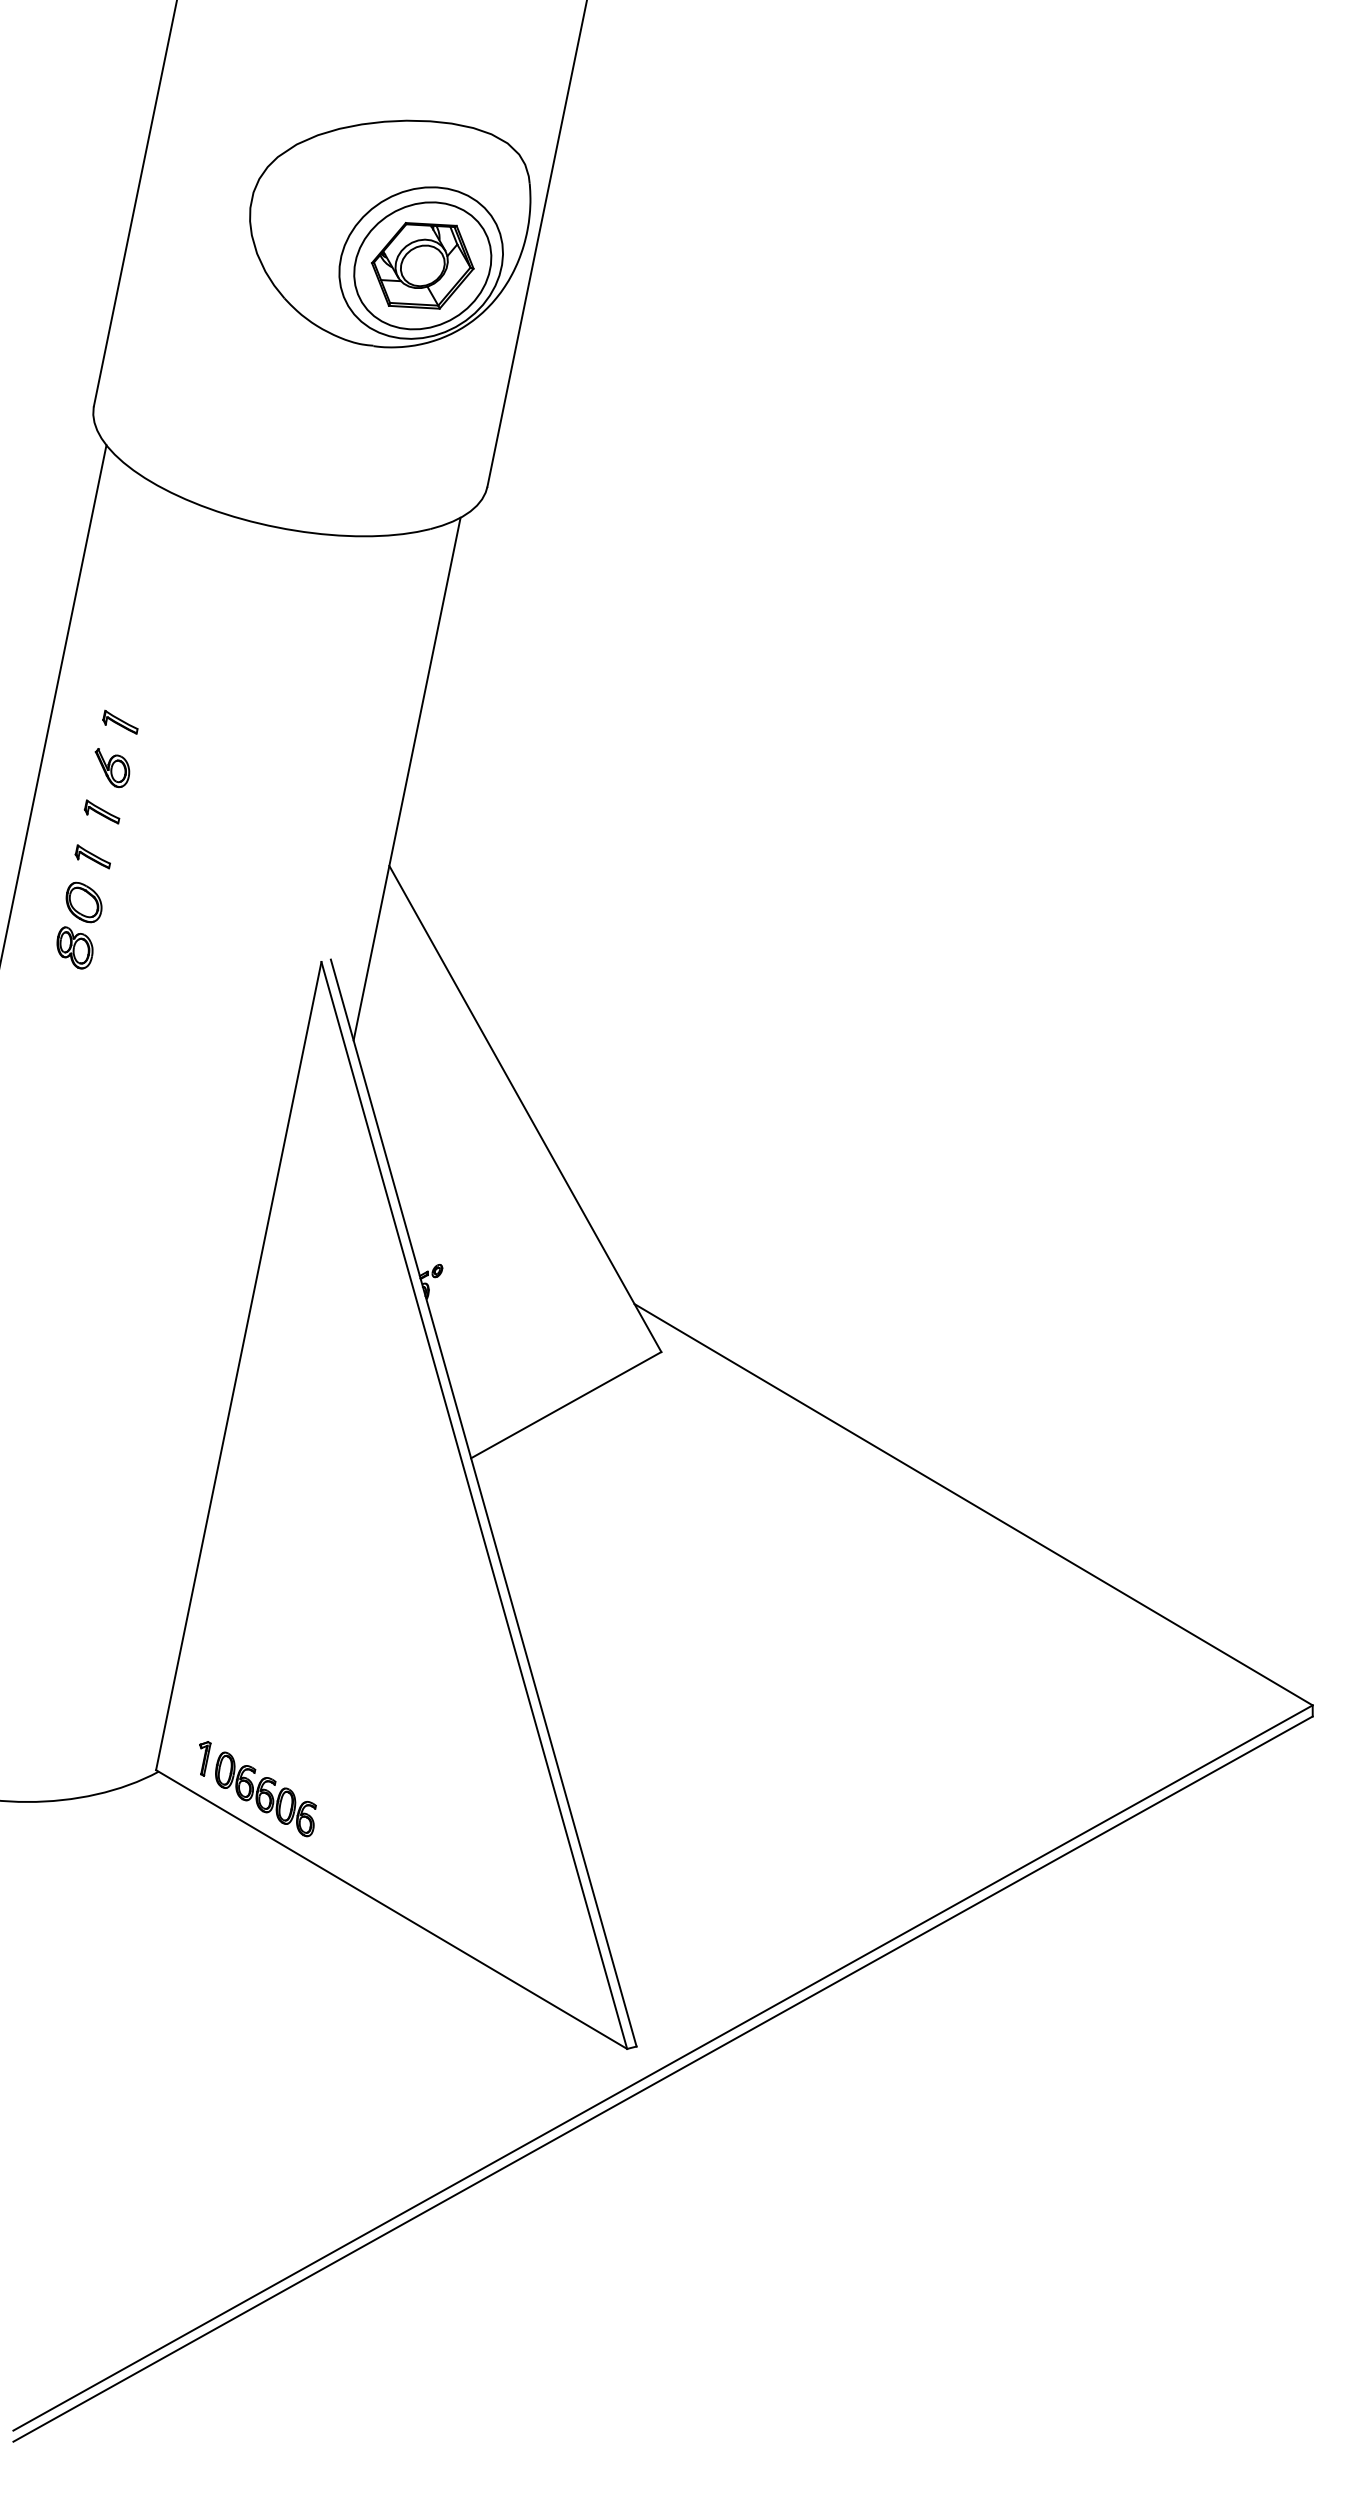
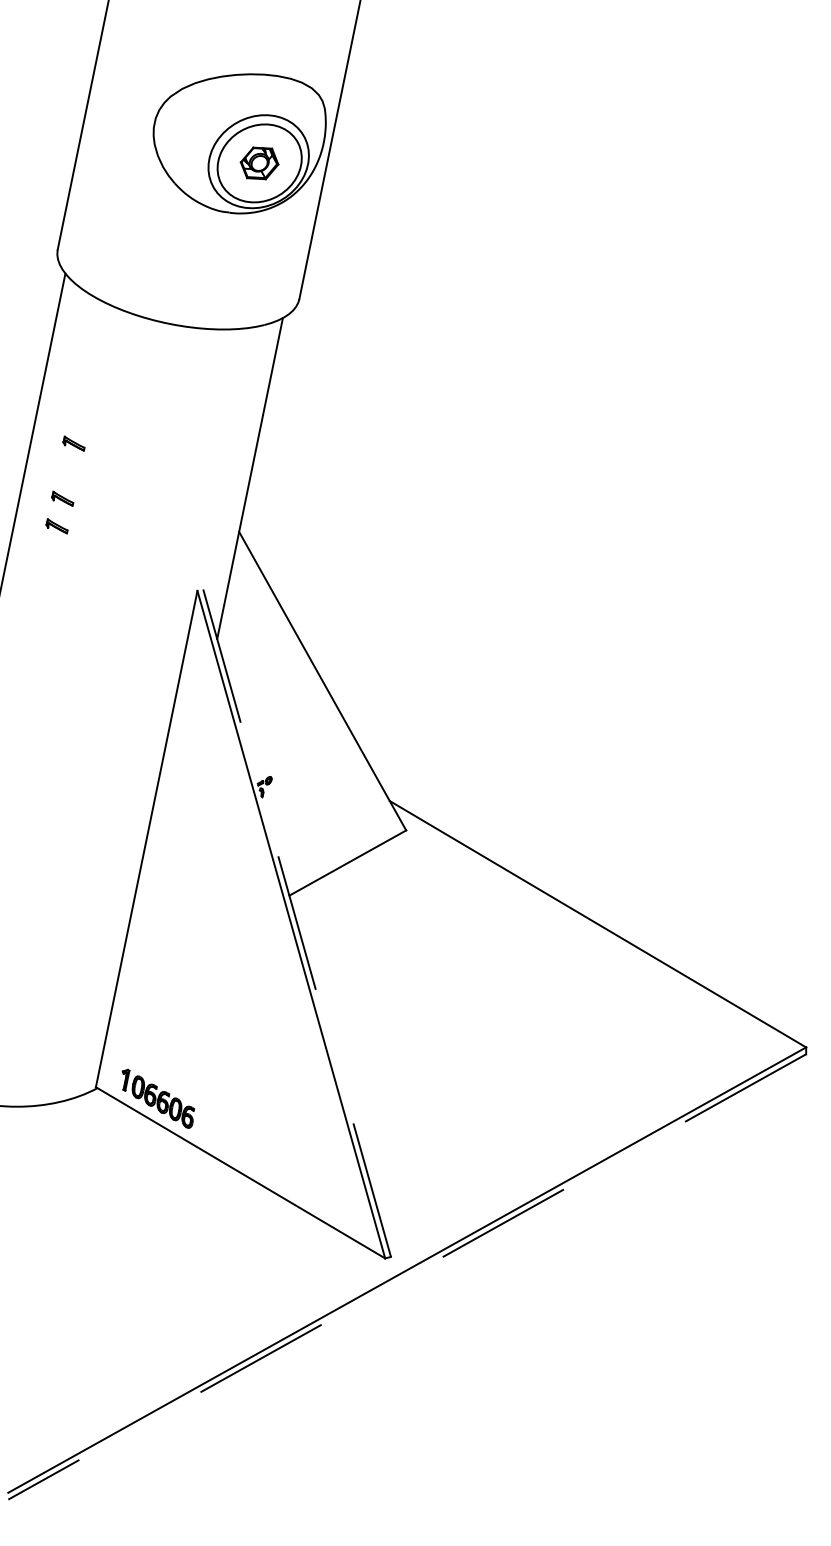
part: (422, 265) -> (259, 163), size x0.6
part: (111, 767) -> (68, 471), removed
part: (78, 925) -> (48, 568), removed
line: (484, 1503) -> (297, 923), solid -> dashed
line: (663, 2078) -> (407, 1276), solid -> dashed

